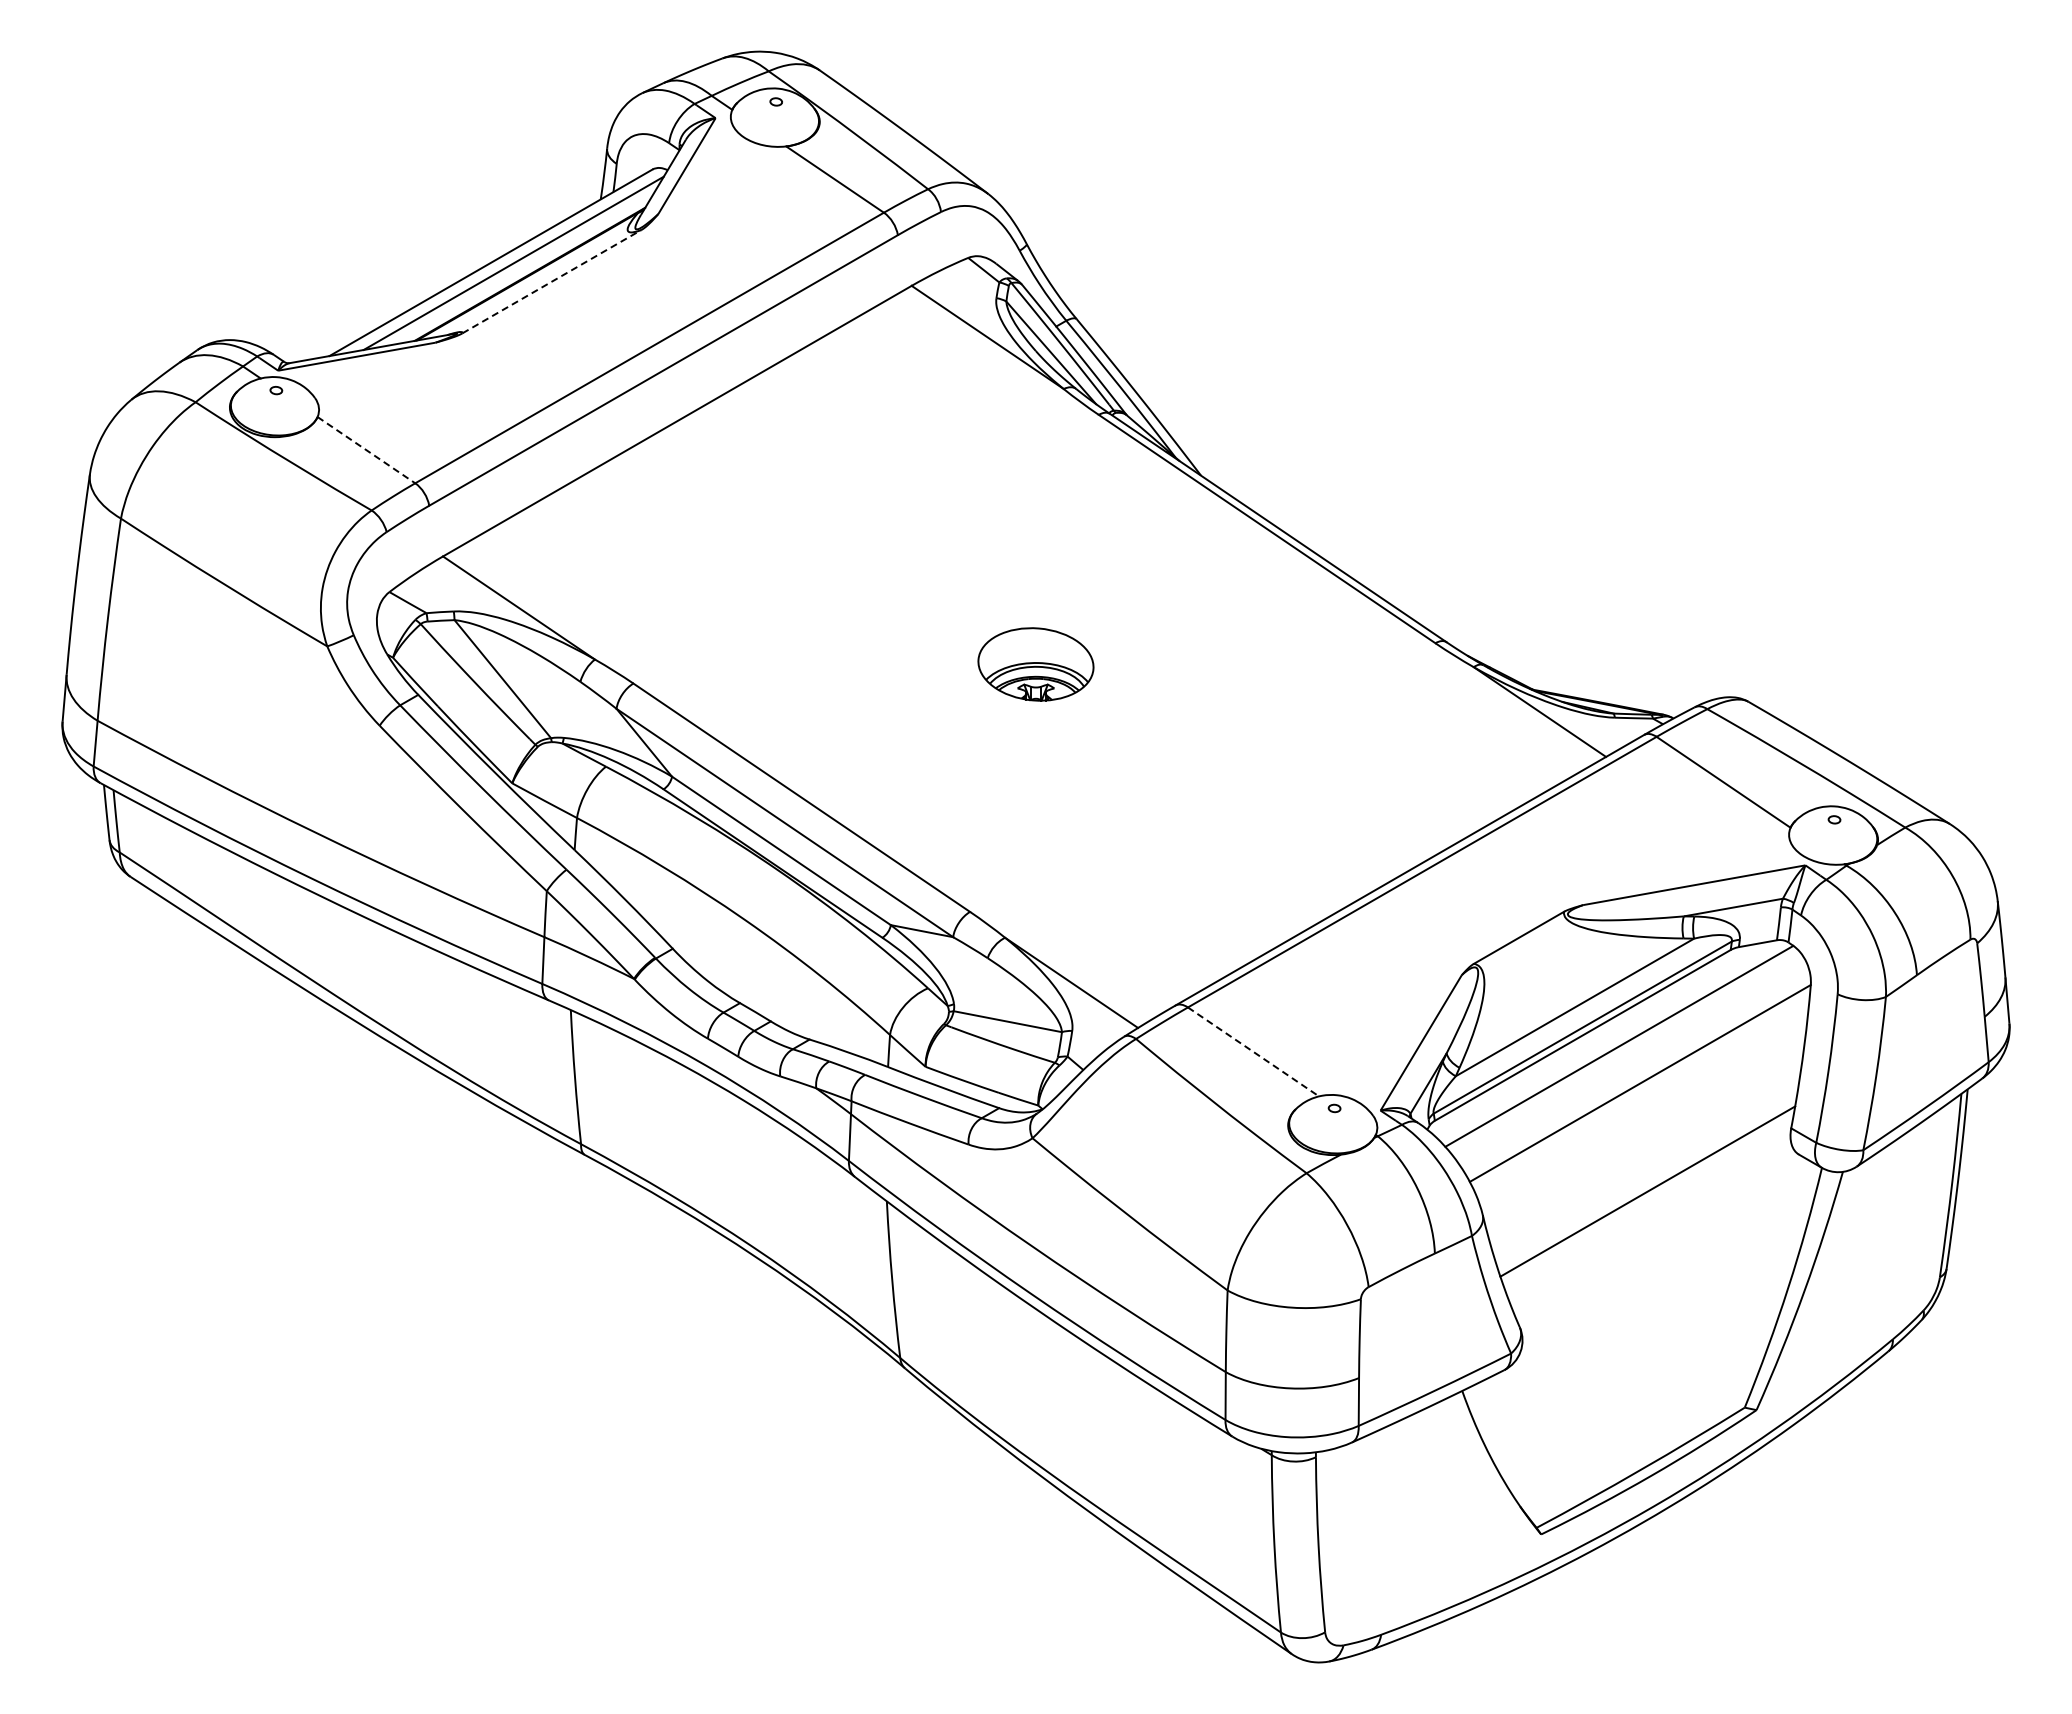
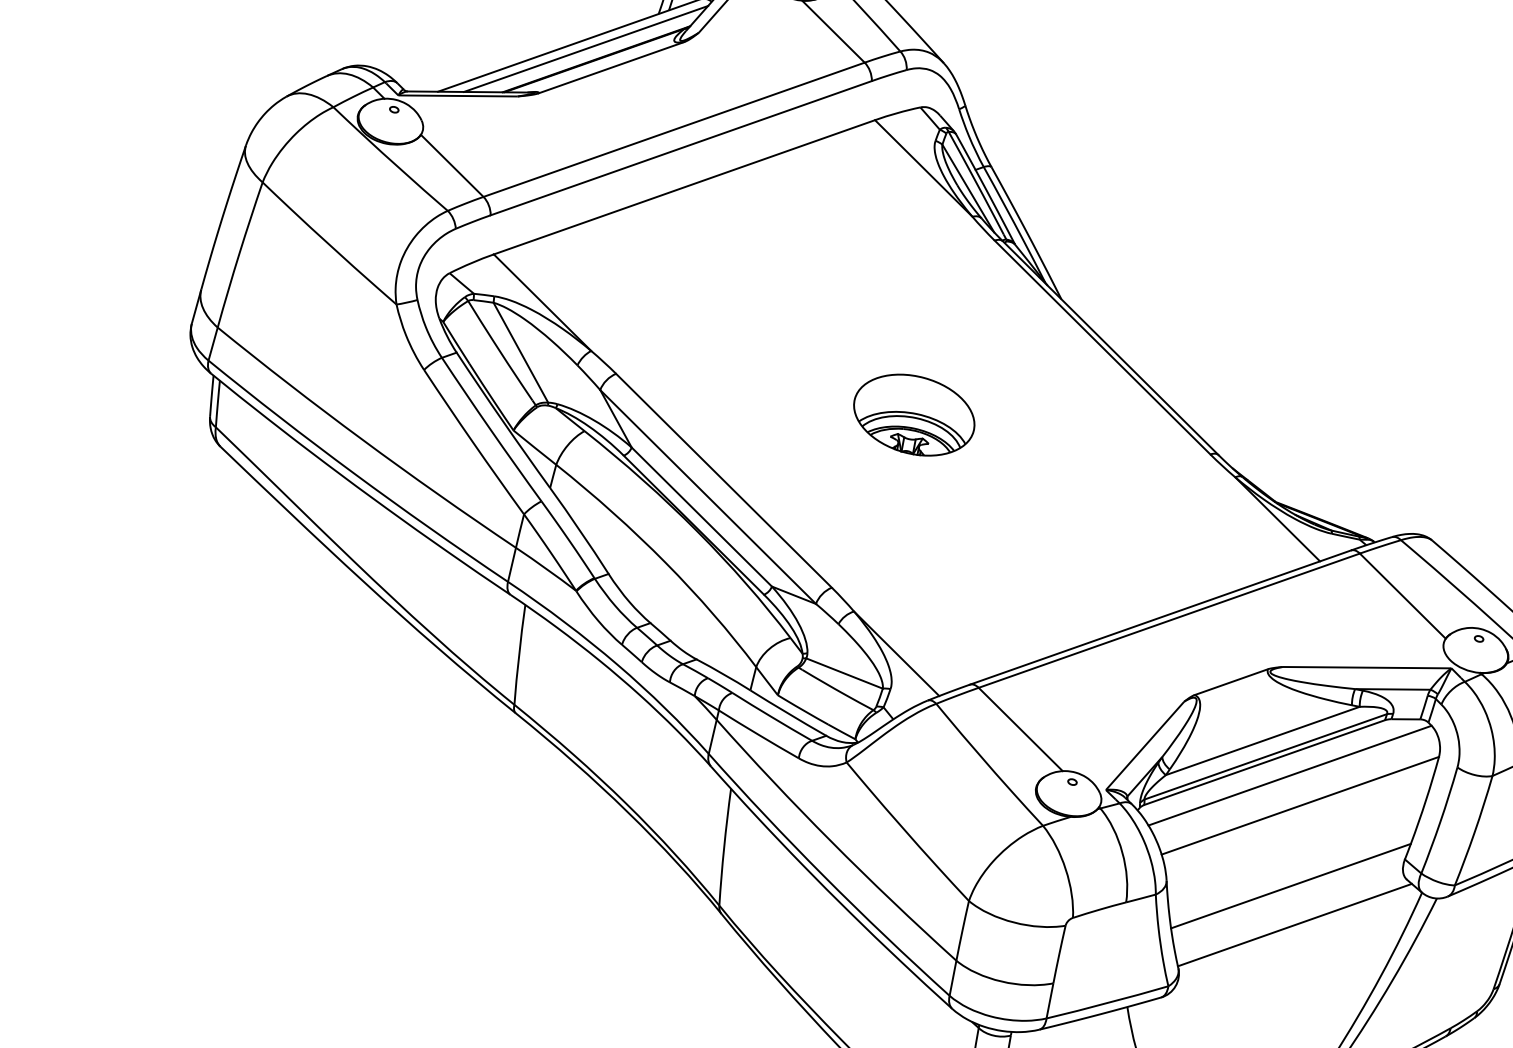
line: (552, 281) -> (611, 67), dashed -> solid
line: (366, 450) -> (452, 166), dashed -> solid
part: (1035, 664) -> (913, 415), size x1.43
line: (1253, 1052) -> (1020, 729), dashed -> solid
line: (1662, 1241) -> (1294, 924), added

